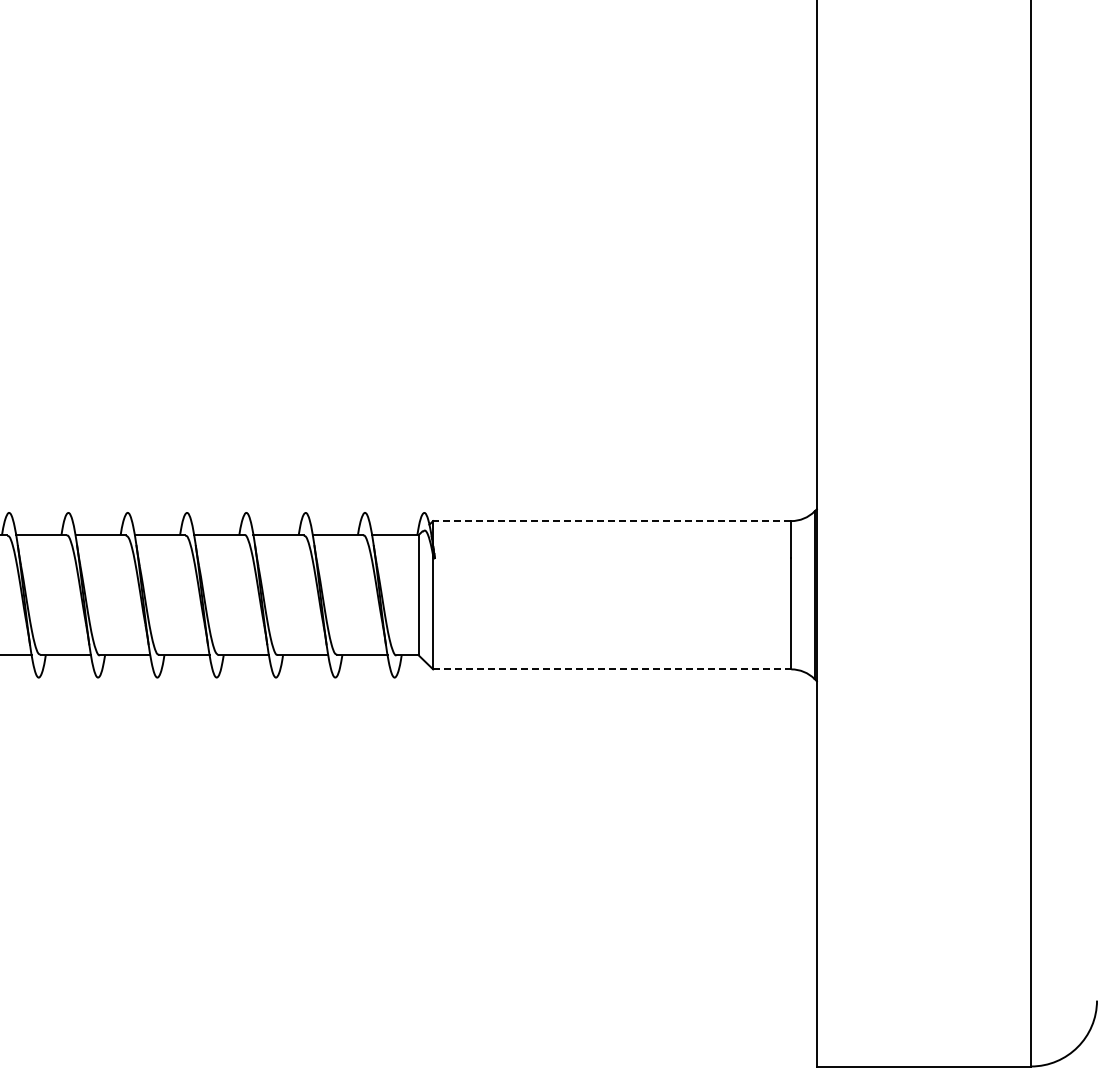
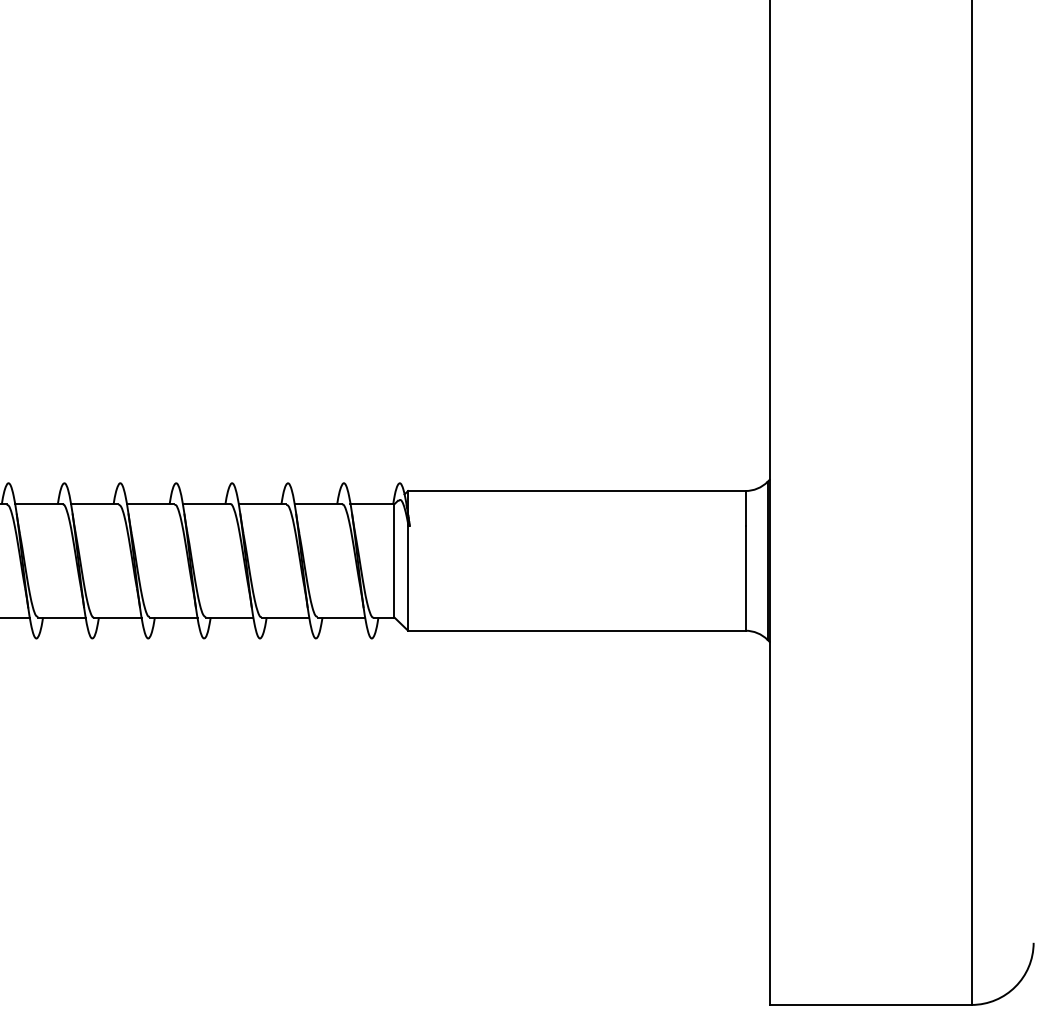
line: (611, 521) -> (576, 491), dashed -> solid
line: (612, 669) -> (577, 630), dashed -> solid

